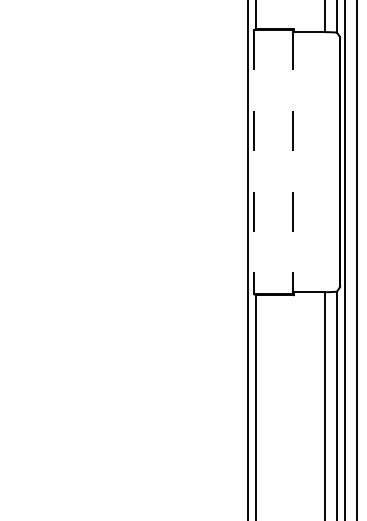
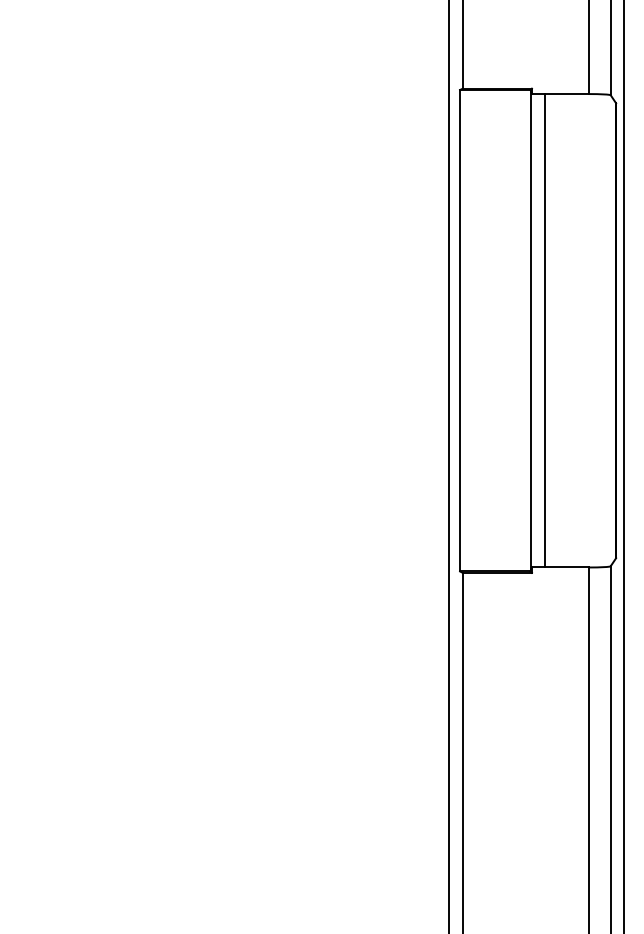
line: (254, 162) -> (460, 331), dashed -> solid
line: (293, 162) -> (531, 331), dashed -> solid
line: (301, 162) -> (545, 331), added

